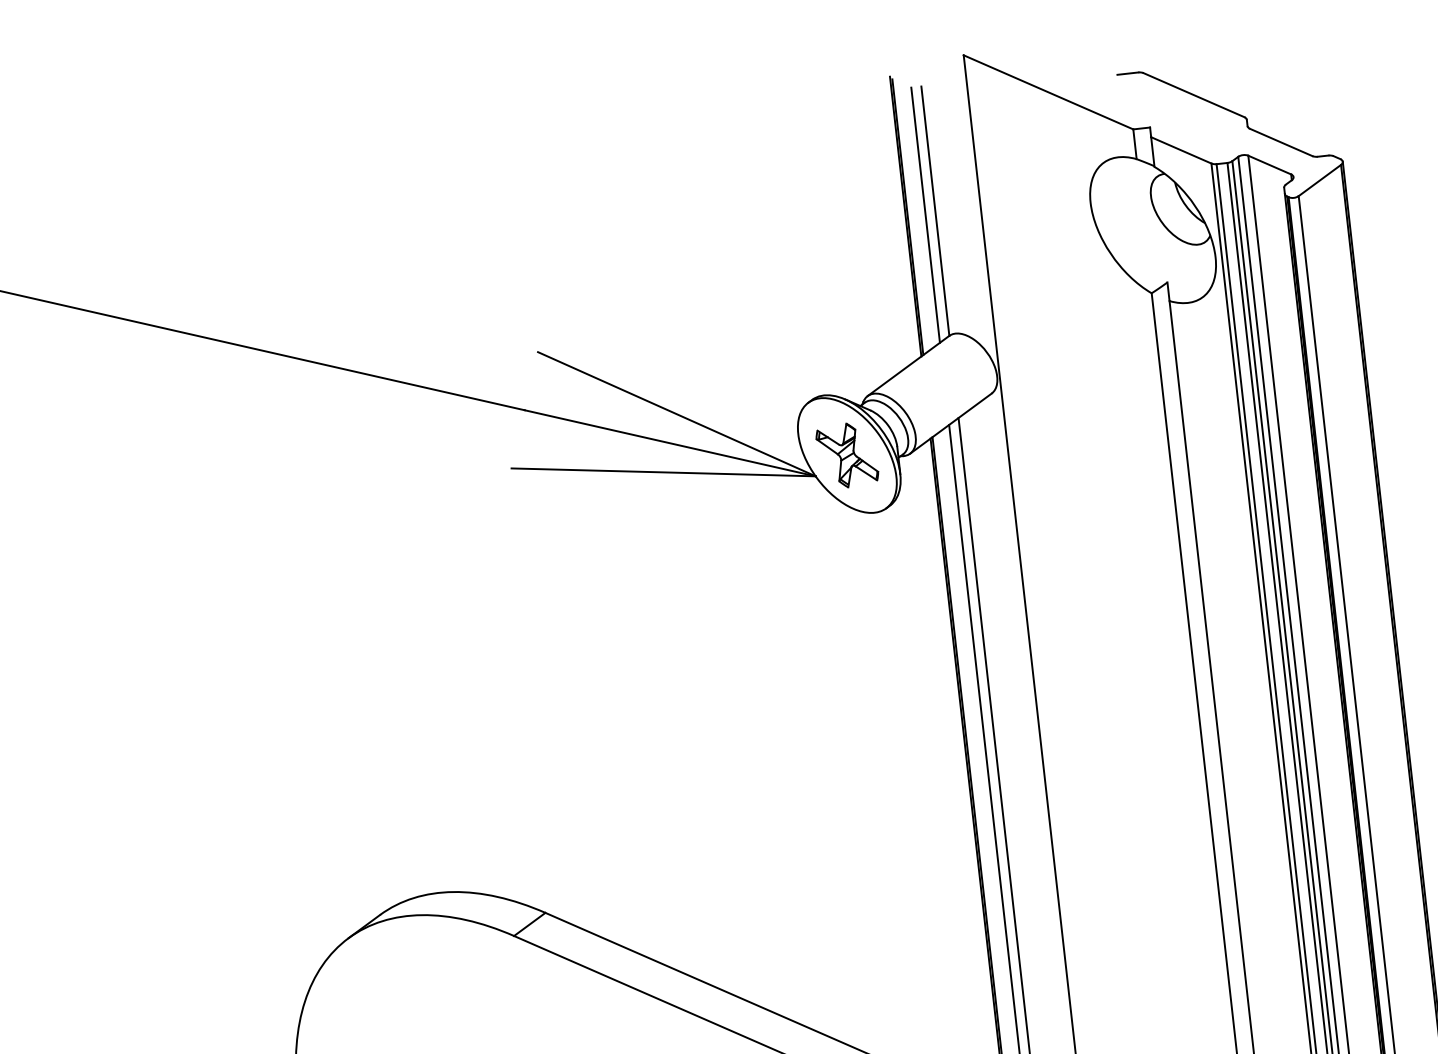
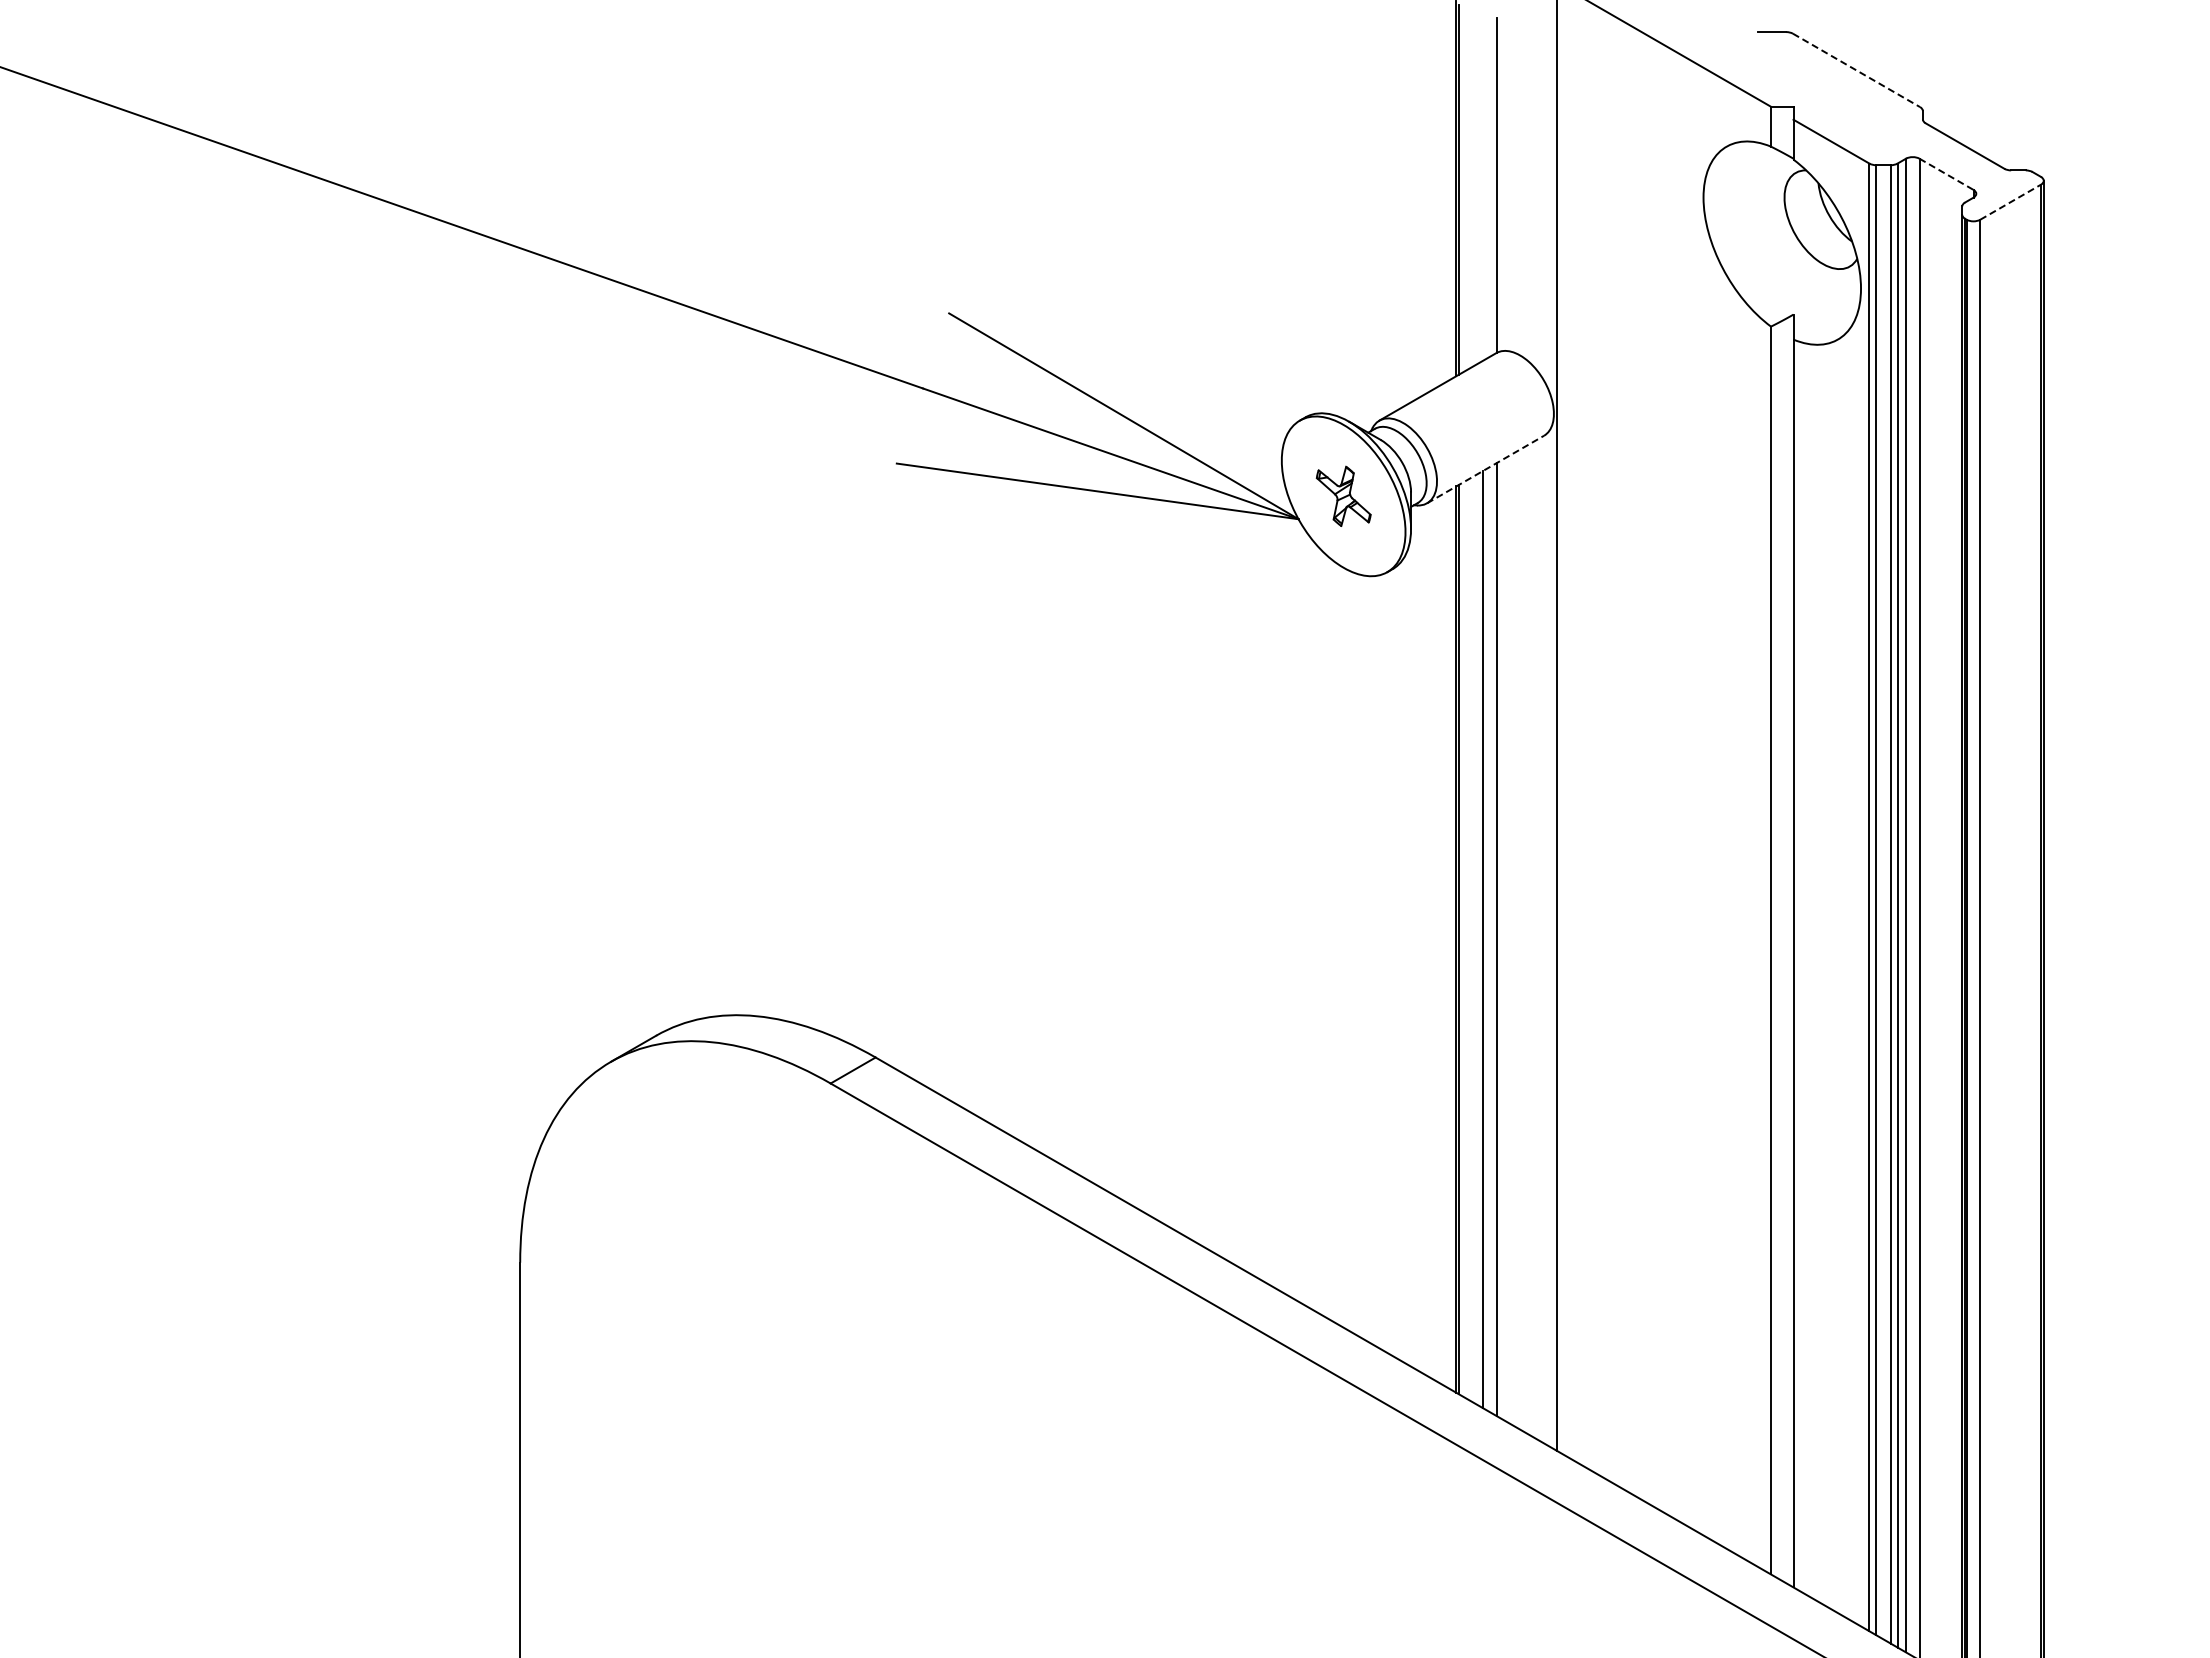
line: (1194, 95) -> (1856, 70), solid -> dashed
line: (1269, 165) -> (1946, 174), solid -> dashed
line: (1320, 179) -> (2011, 201), solid -> dashed
line: (925, 215) -> (1483, 189), removed
line: (951, 423) -> (1486, 469), solid -> dashed
part: (847, 455) -> (1343, 496), size x0.7

